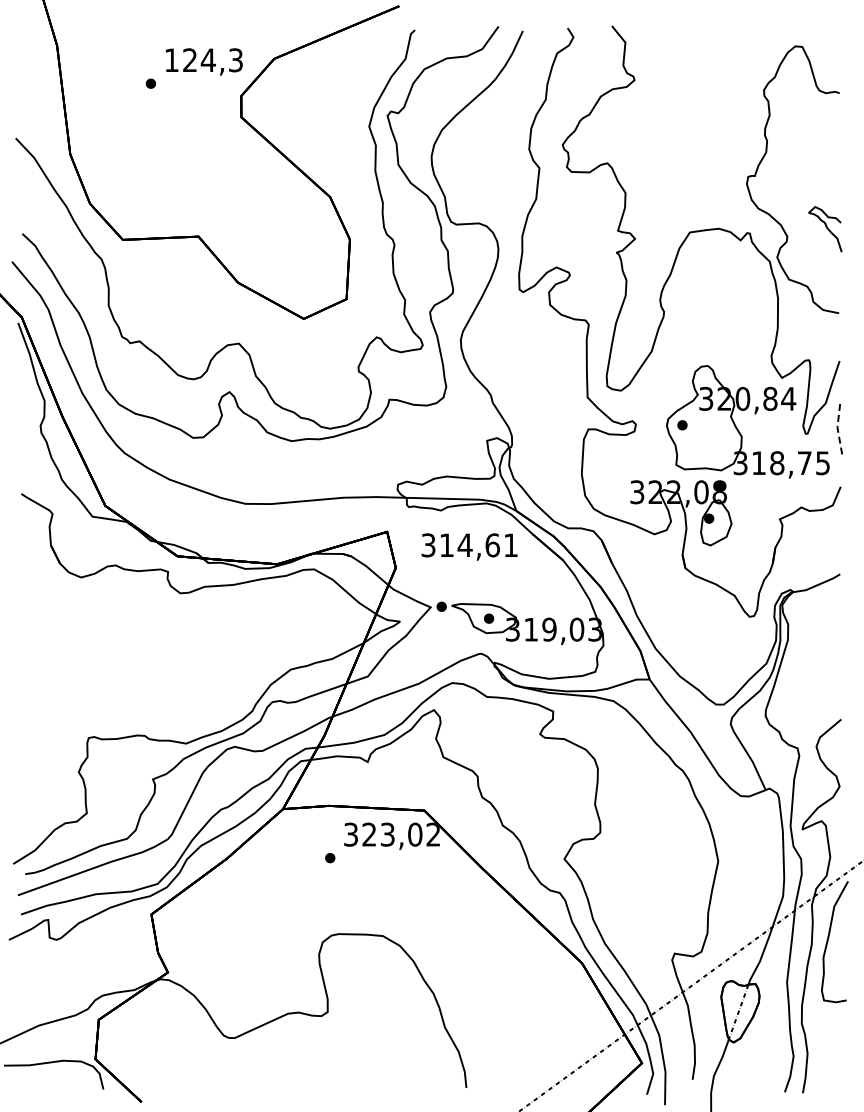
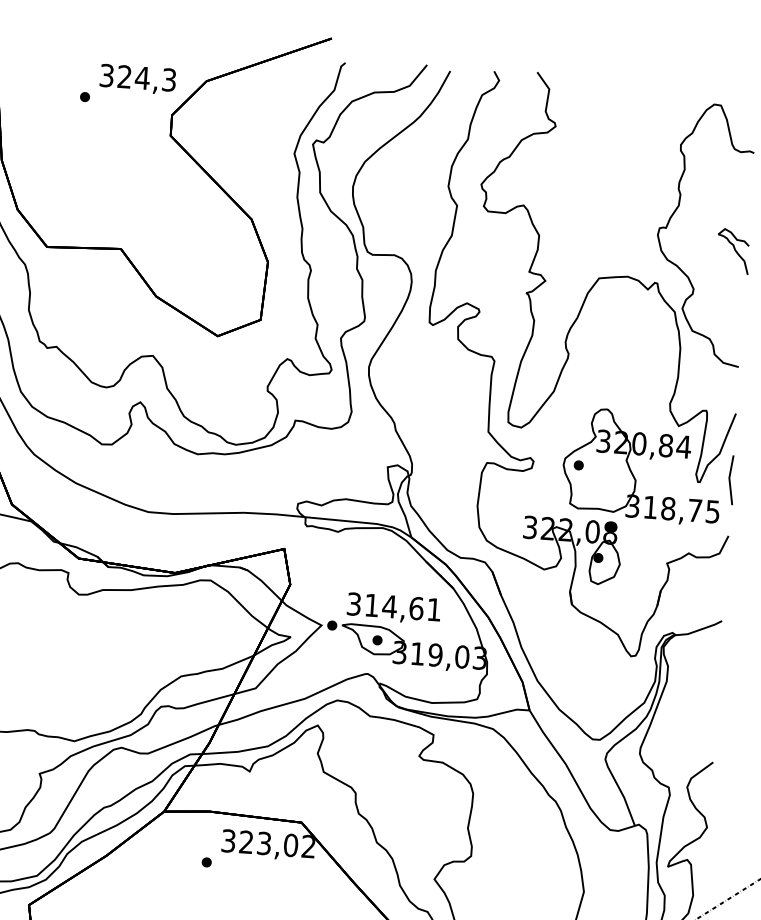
text: (171, 60) -> (106, 75), 124,3 -> 324,3
curve: (826, 228) -> (734, 250), moved
line: (837, 429) -> (729, 480), dashed -> solid
text: (469, 546) -> (393, 608), moved

